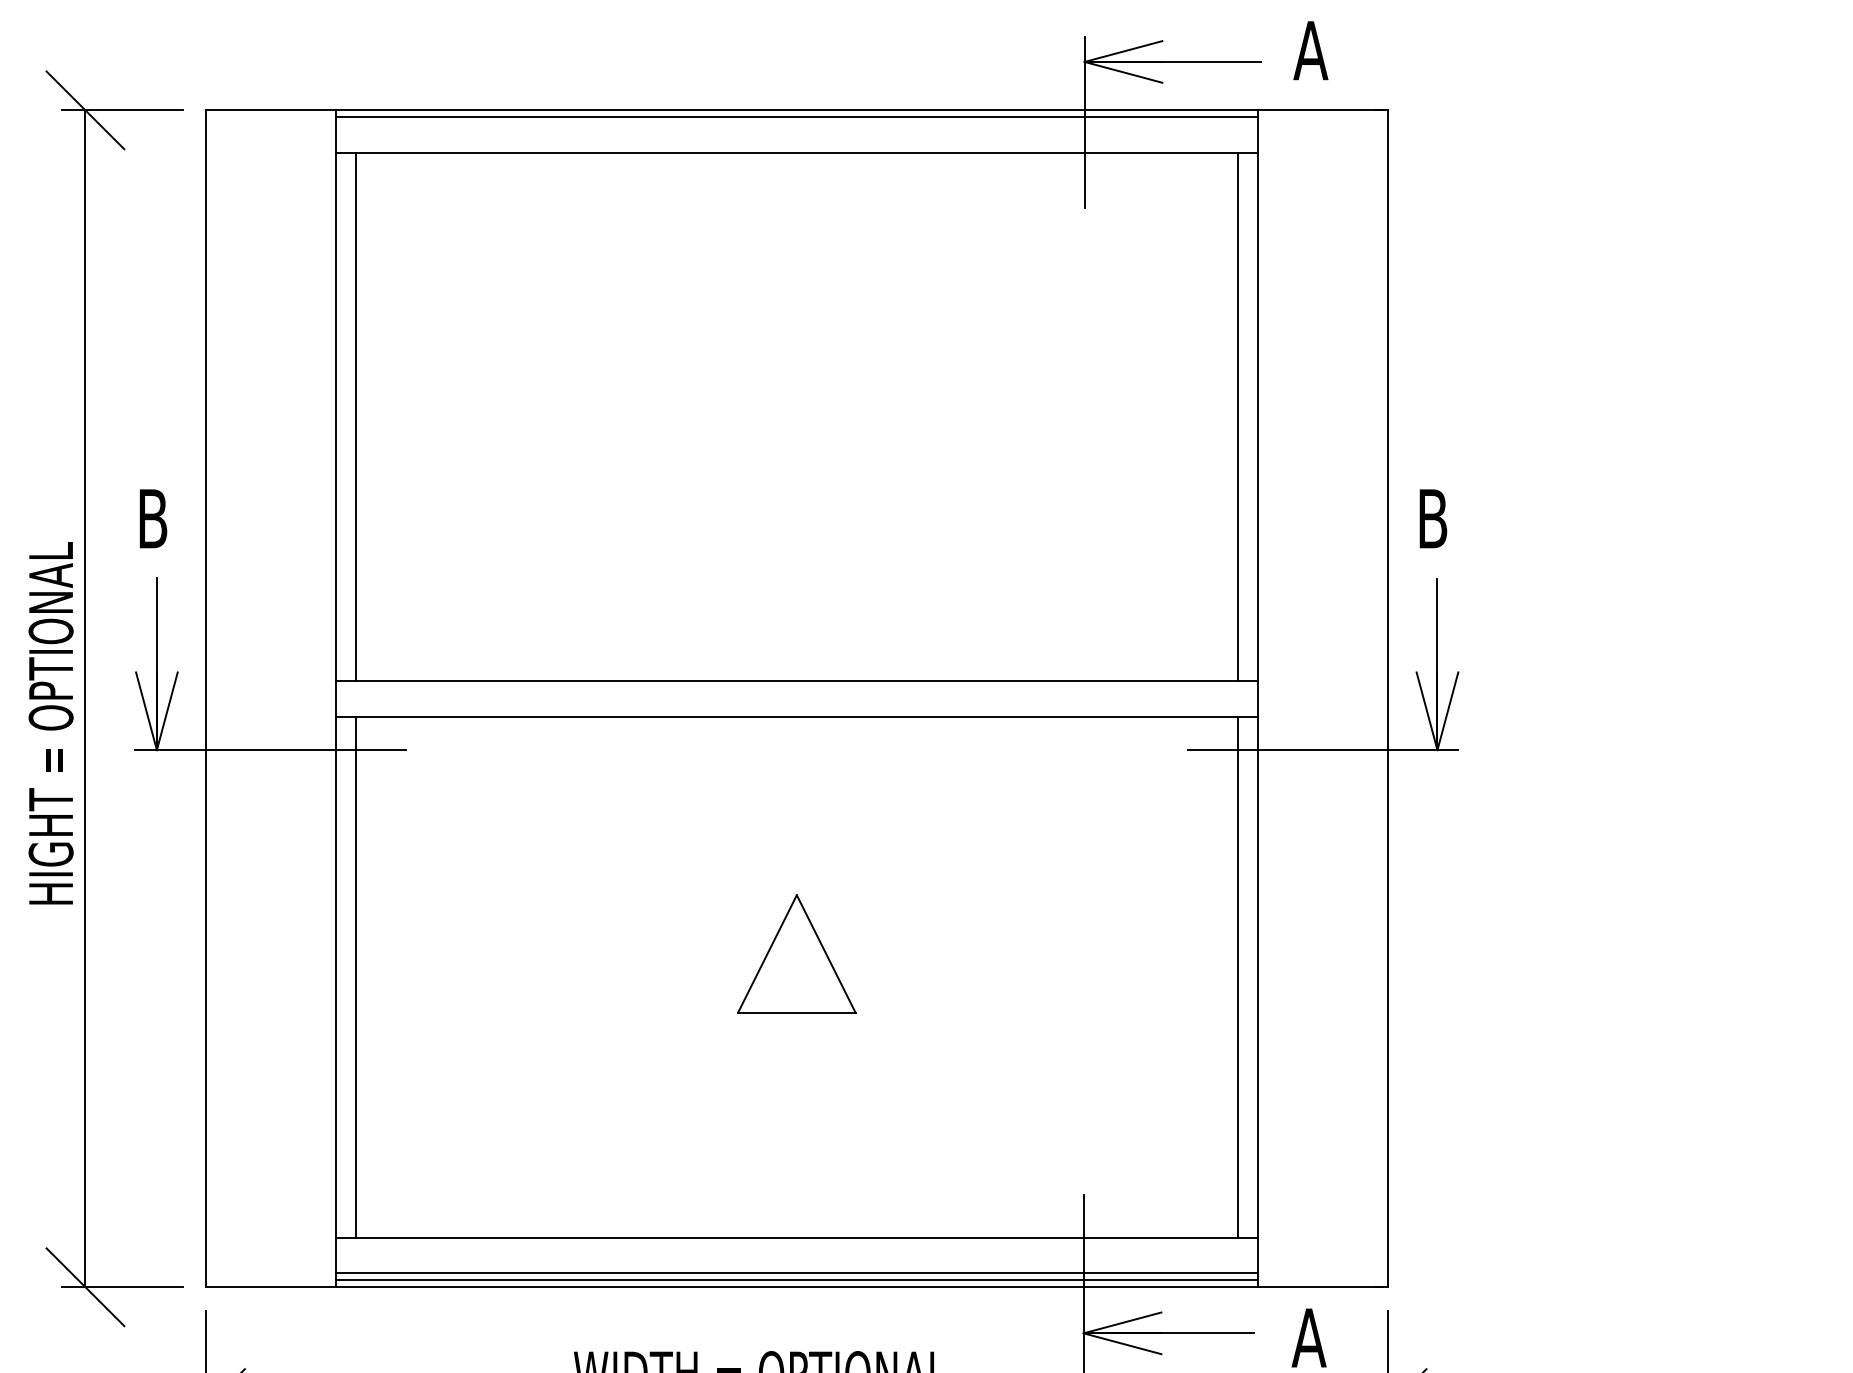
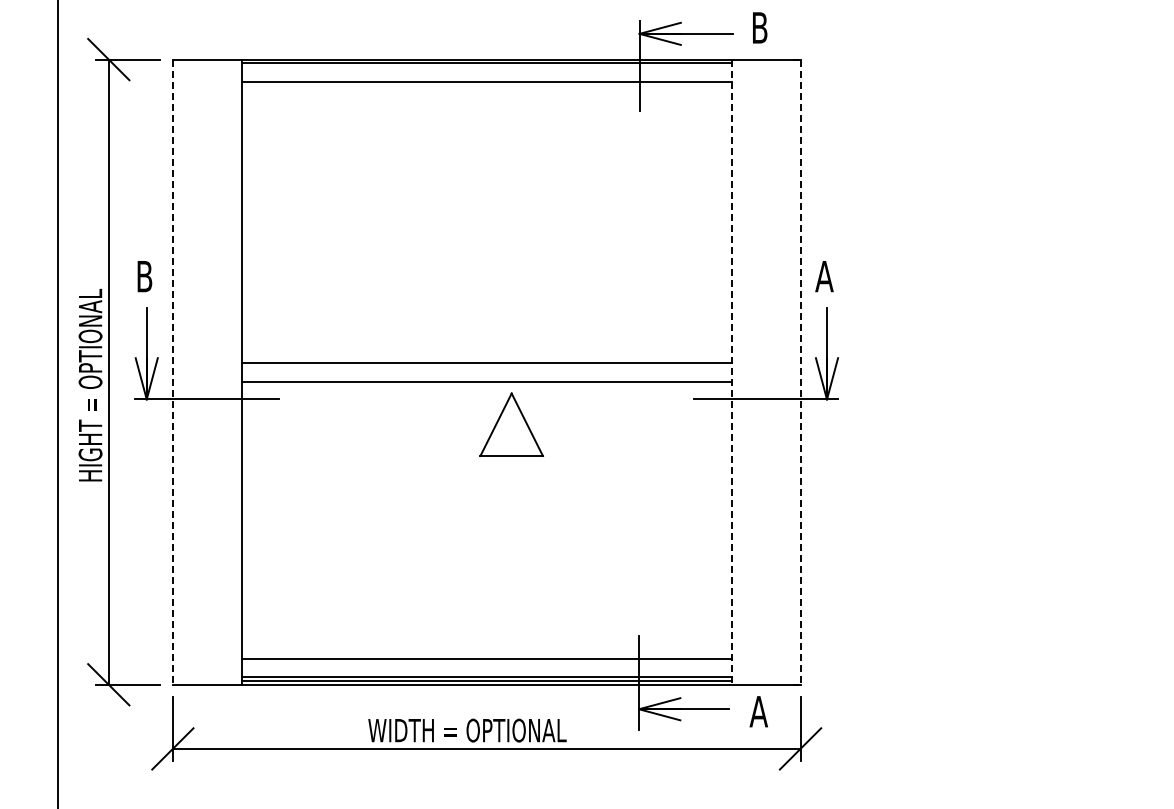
text: (1310, 49) -> (759, 27), A -> B
line: (355, 417) -> (252, 222), removed
line: (1238, 417) -> (721, 222), removed
text: (1432, 518) -> (824, 276), B -> A
line: (205, 699) -> (172, 372), solid -> dashed
line: (1257, 699) -> (731, 372), solid -> dashed
line: (1387, 699) -> (800, 372), solid -> dashed
part: (796, 953) -> (511, 424), moved
line: (355, 976) -> (252, 519), removed
line: (1238, 976) -> (721, 519), removed

